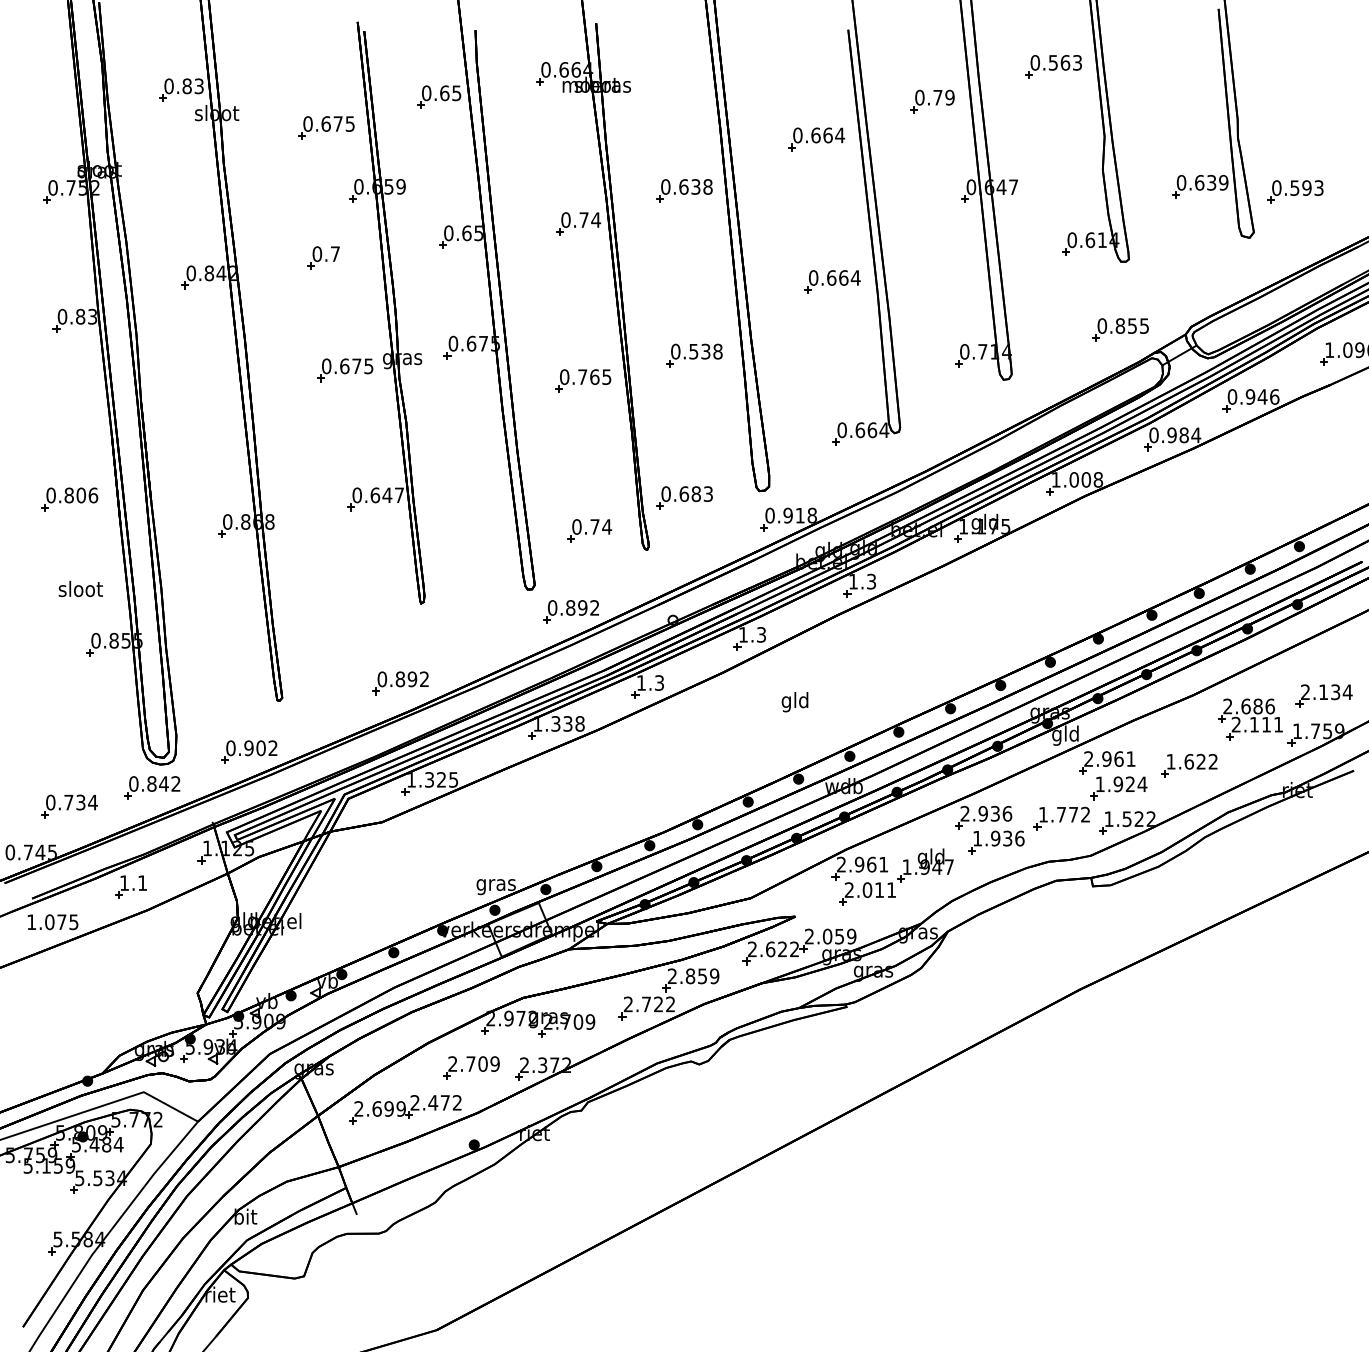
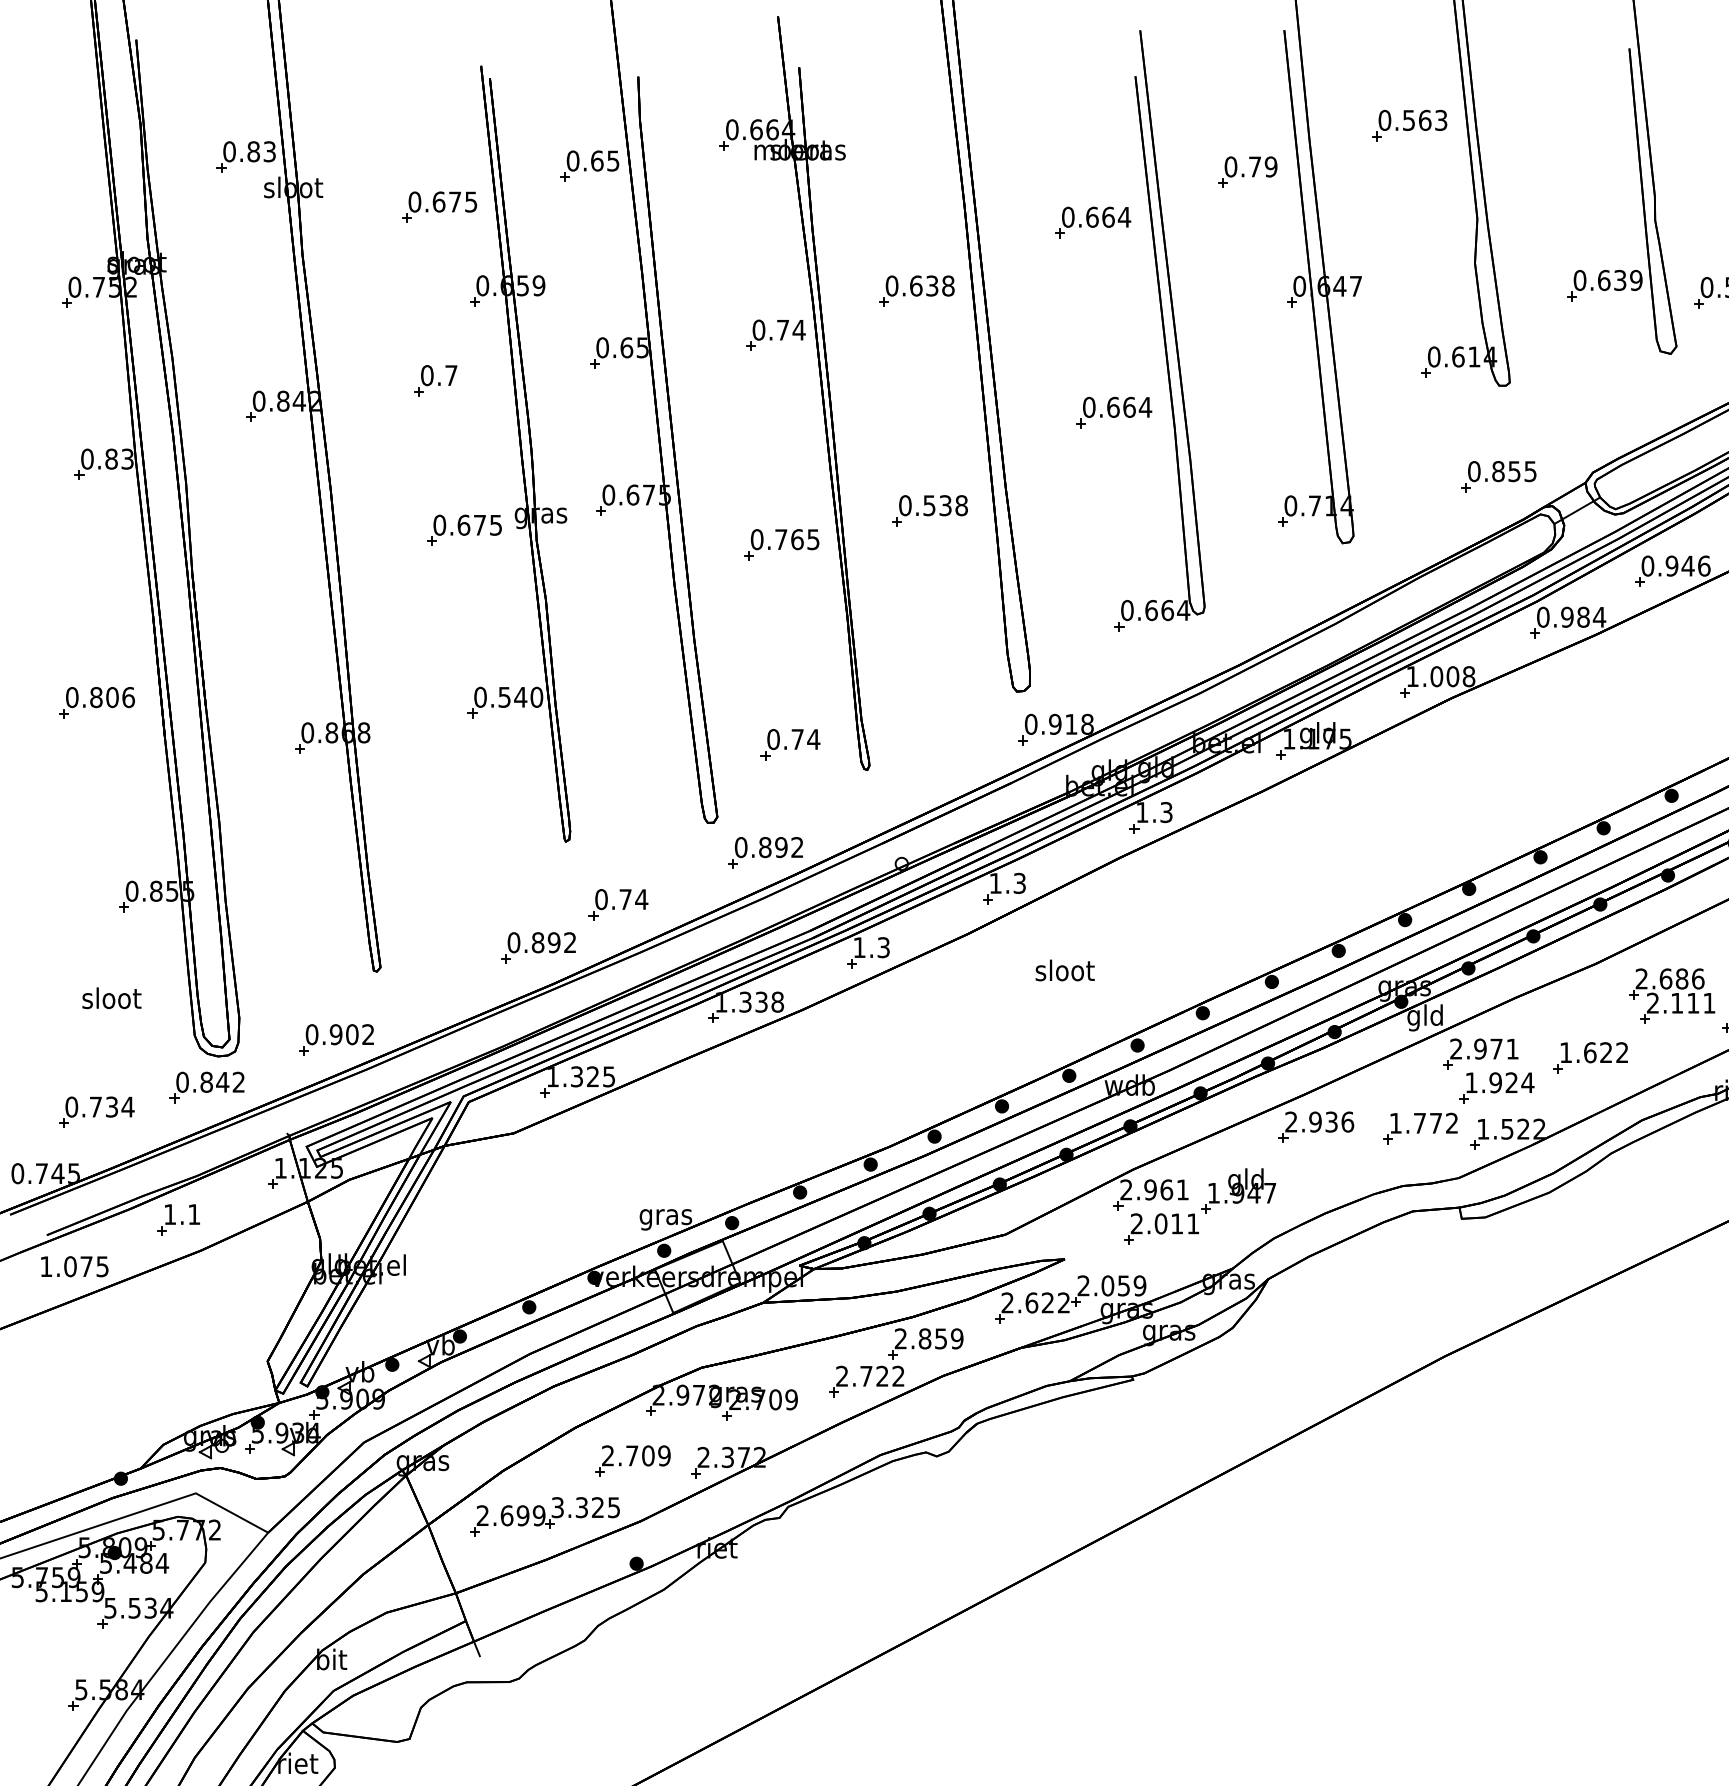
text: (387, 495) -> (520, 697), 0.647 -> 0.540
part: (684, 497) -> (917, 700), removed
text: (80, 588) -> (111, 997), moved
part: (460, 650) -> (618, 904), added
text: (795, 702) -> (1065, 973), gld -> sloot
text: (1118, 758) -> (1495, 1048), 2.961 -> 2.971
part: (996, 842) -> (1333, 1160), removed
text: (435, 1102) -> (584, 1507), 2.472 -> 3.325

